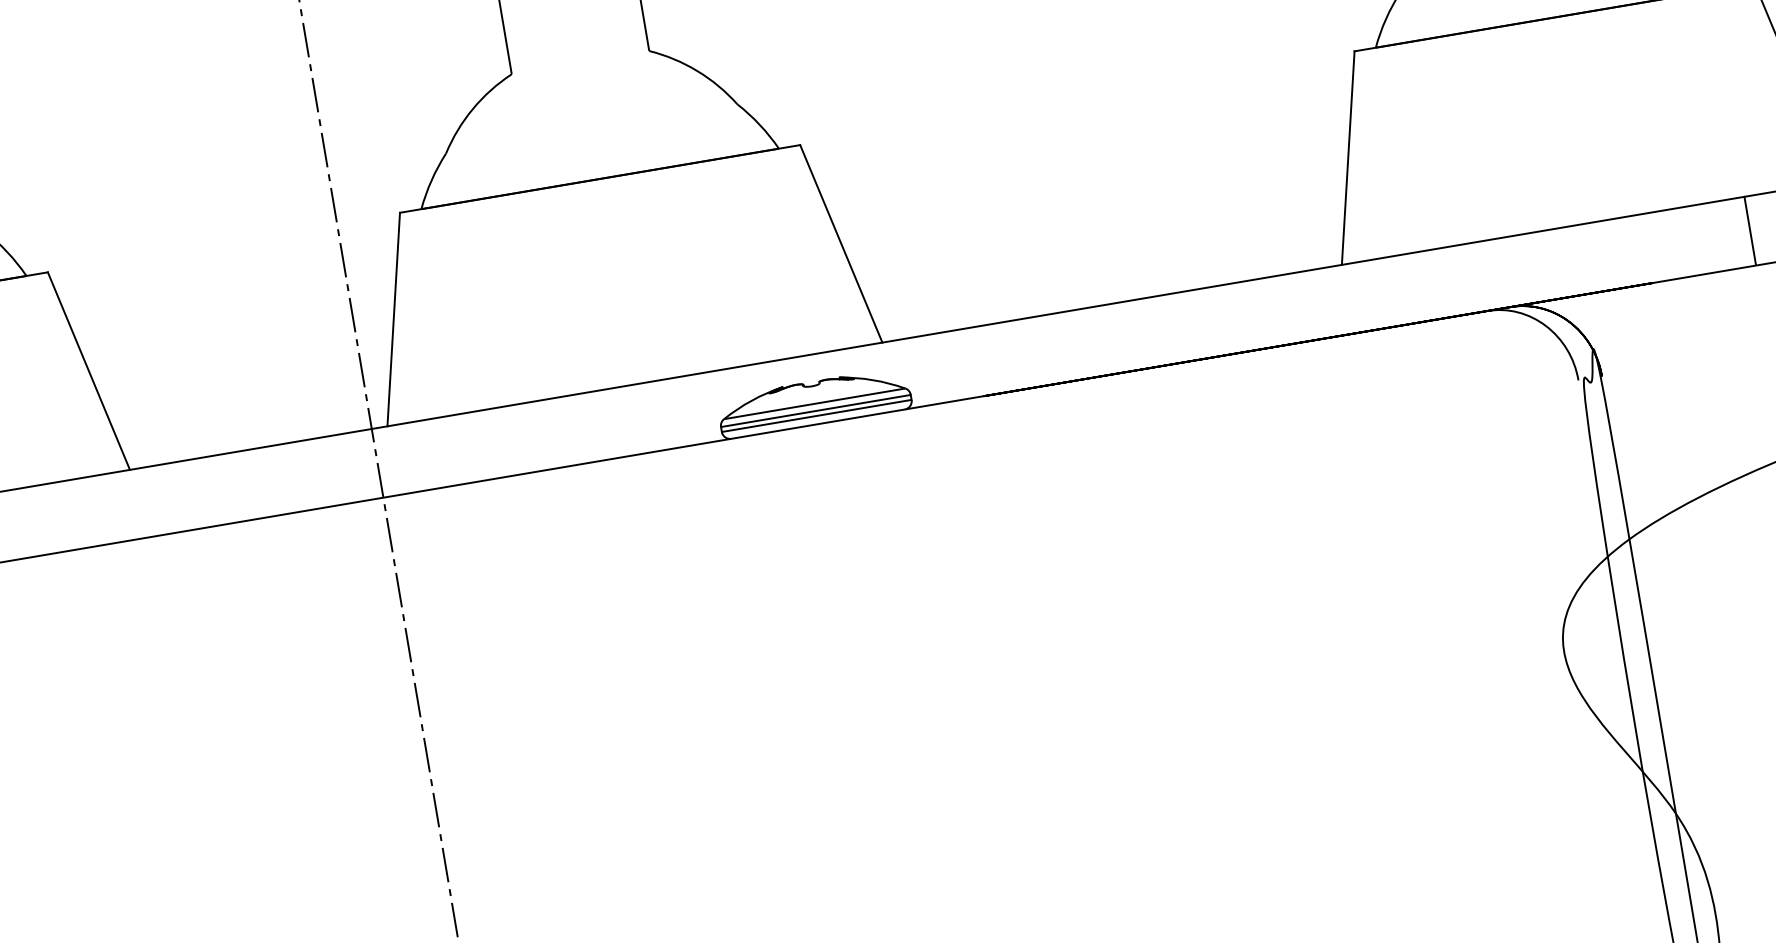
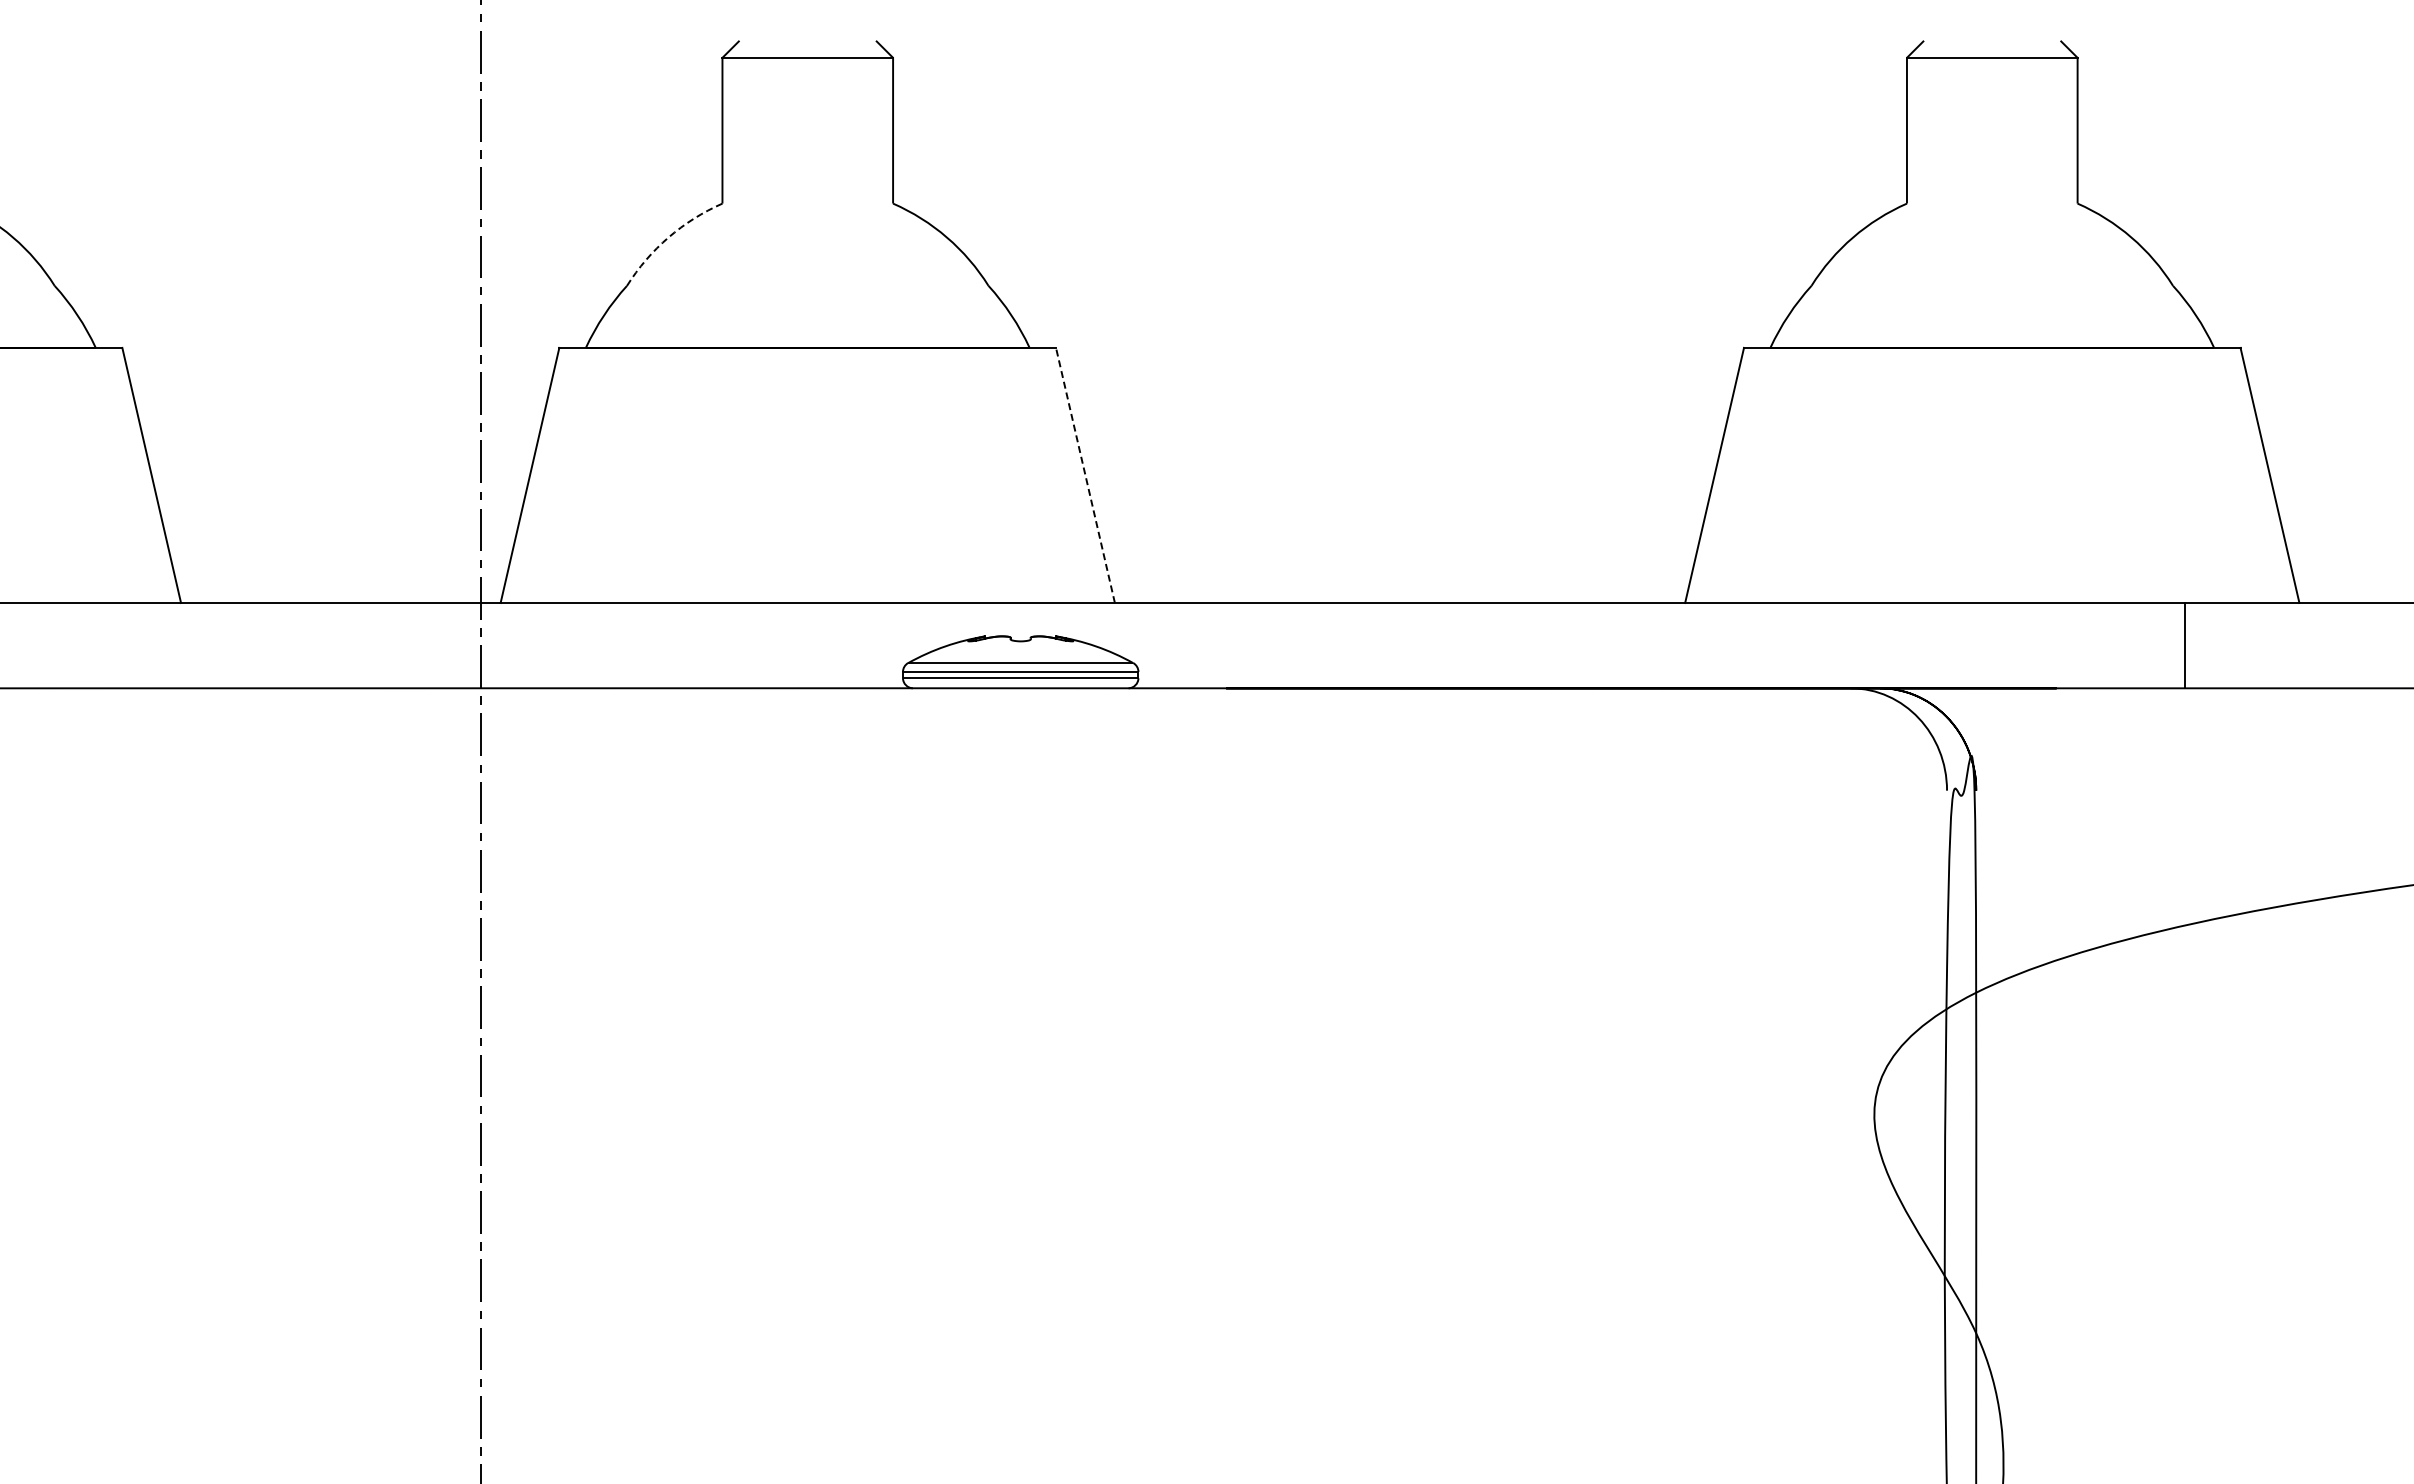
arc: (472, 108) -> (668, 237), solid -> dashed
line: (841, 243) -> (1085, 475), solid -> dashed

